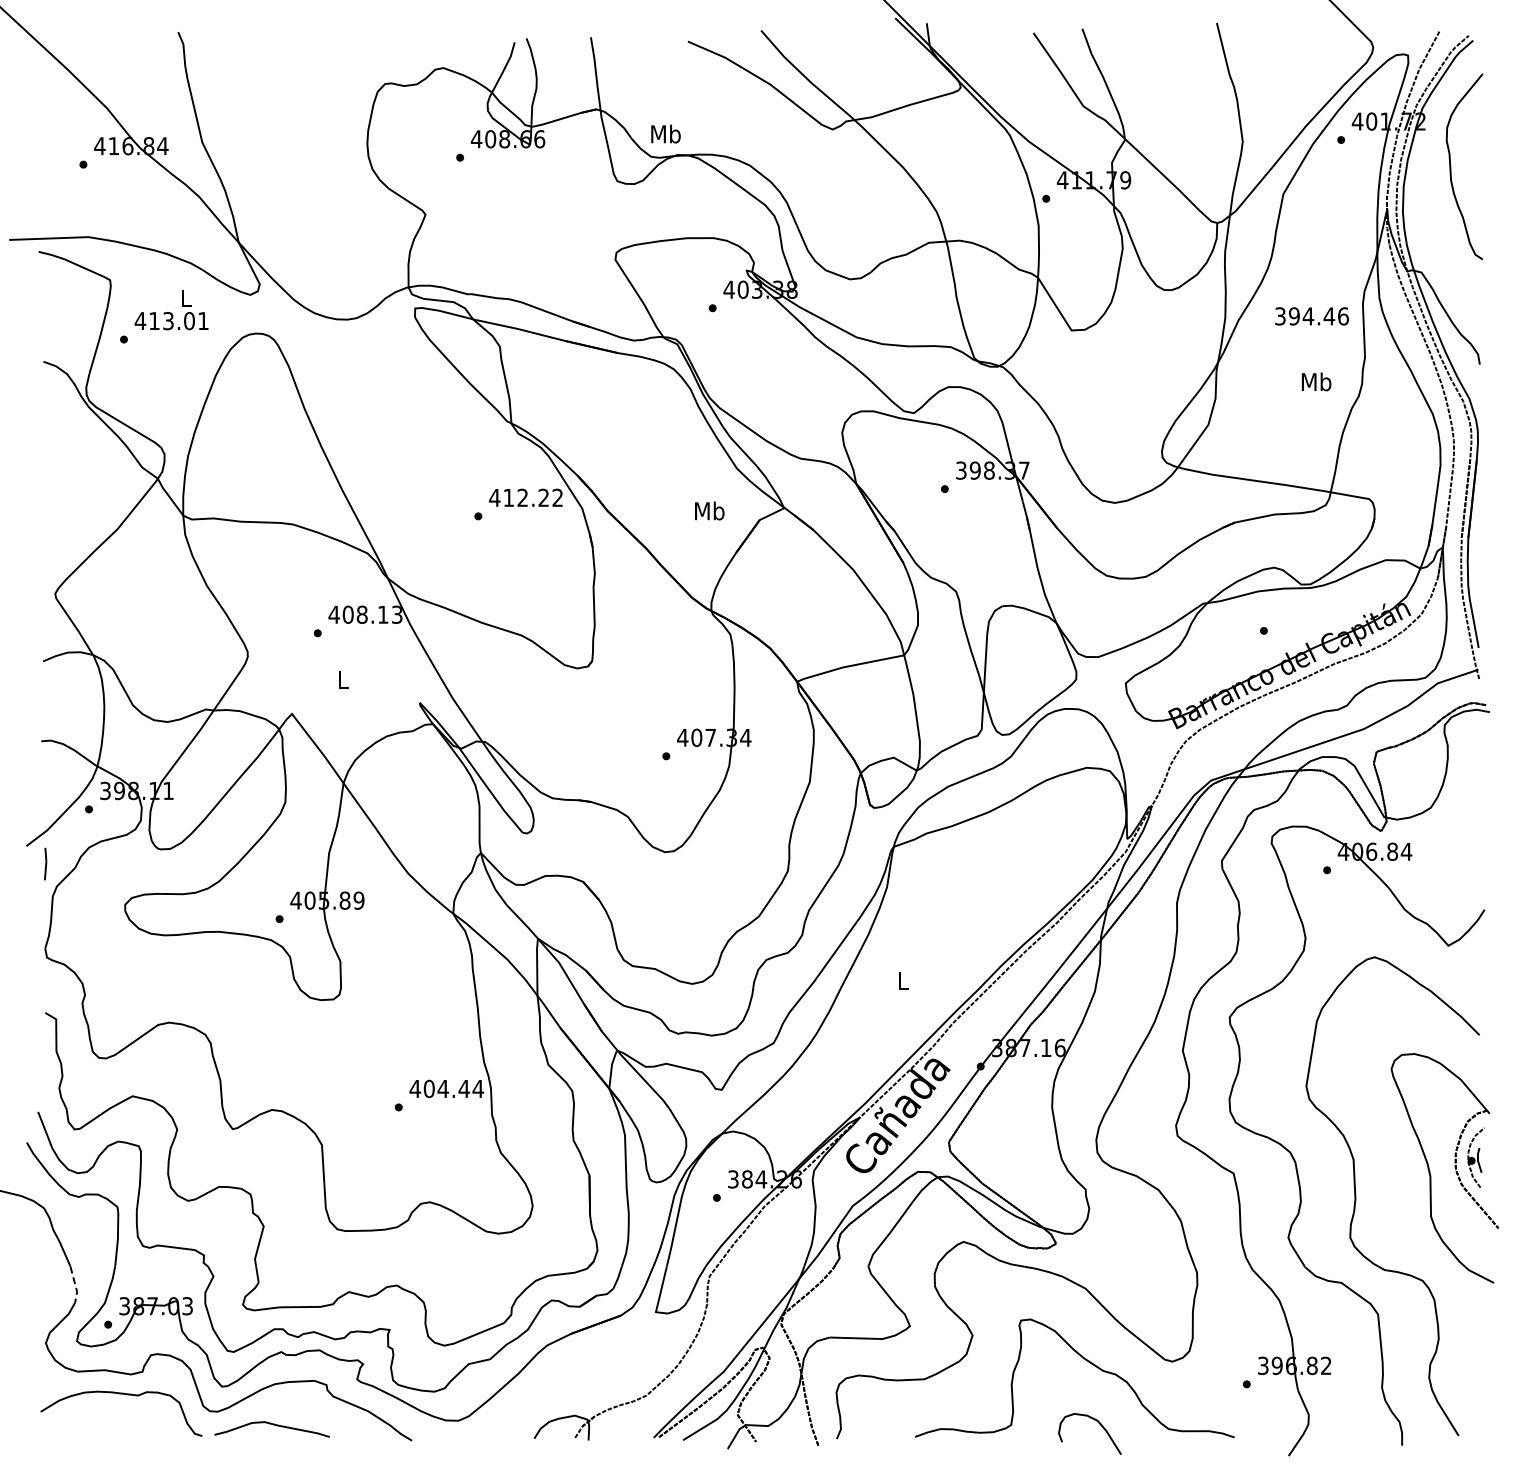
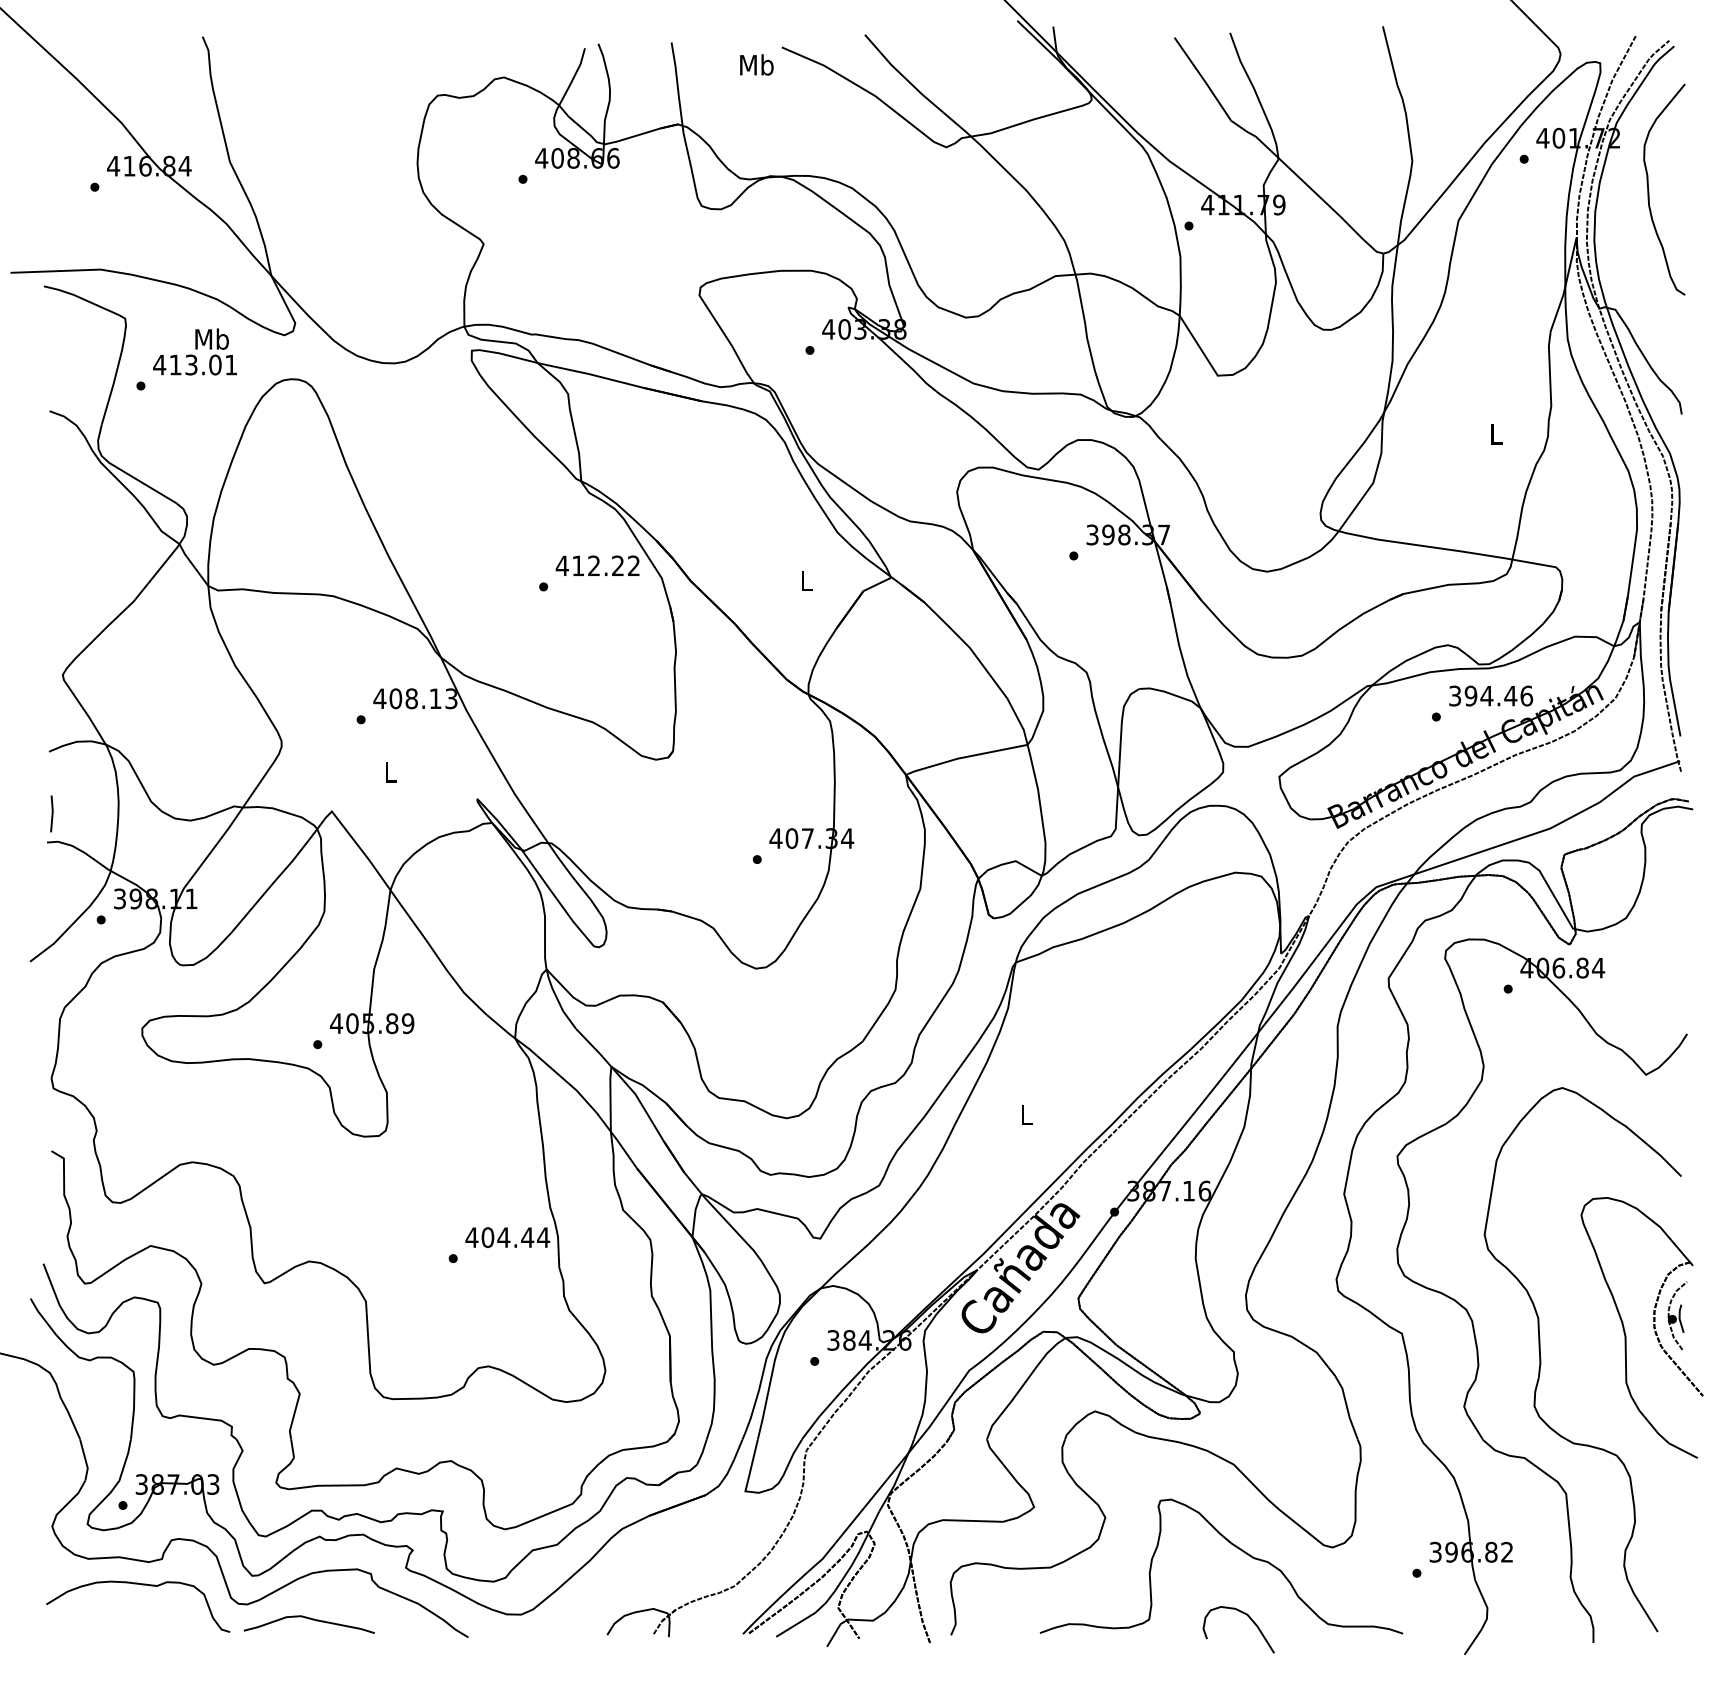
text: (665, 133) -> (756, 64), moved
text: (186, 297) -> (212, 338), L -> Mb
text: (1311, 316) -> (1490, 696), moved
text: (1316, 381) -> (1496, 433), Mb -> L
text: (709, 510) -> (806, 580), Mb -> L
line: (45, 863) -> (51, 813), moved
line: (75, 1285) -> (85, 1460), dashed -> solid

